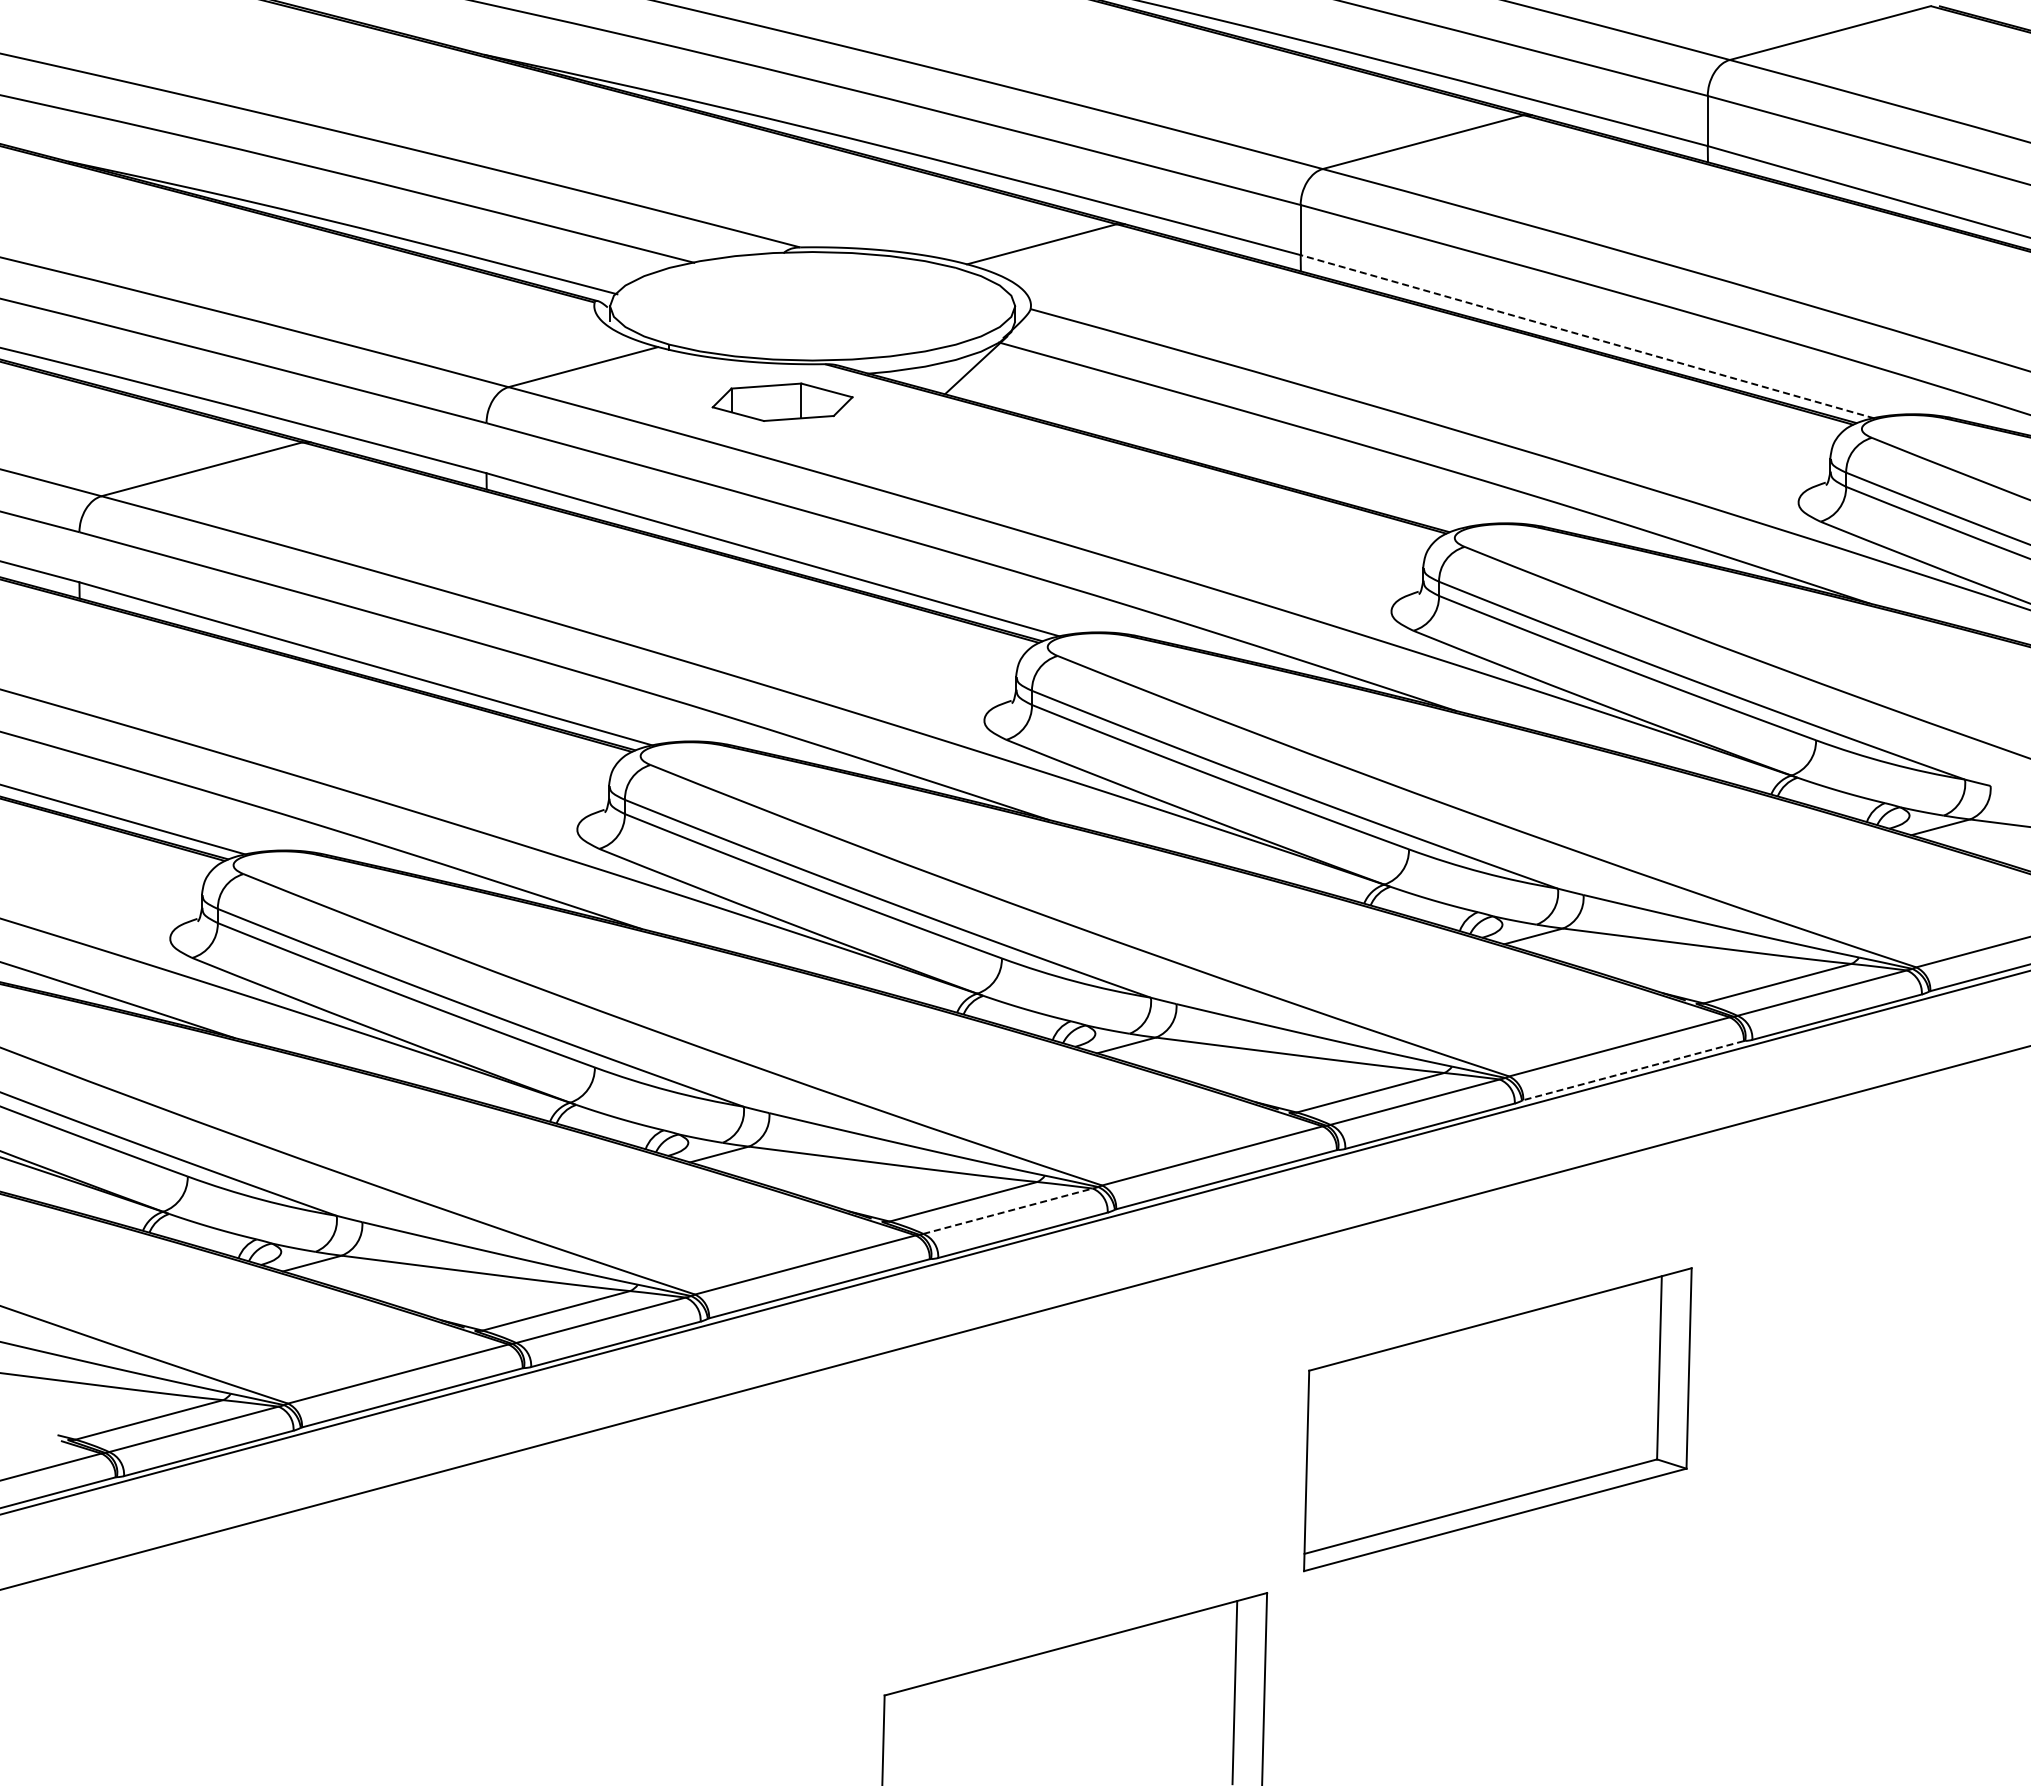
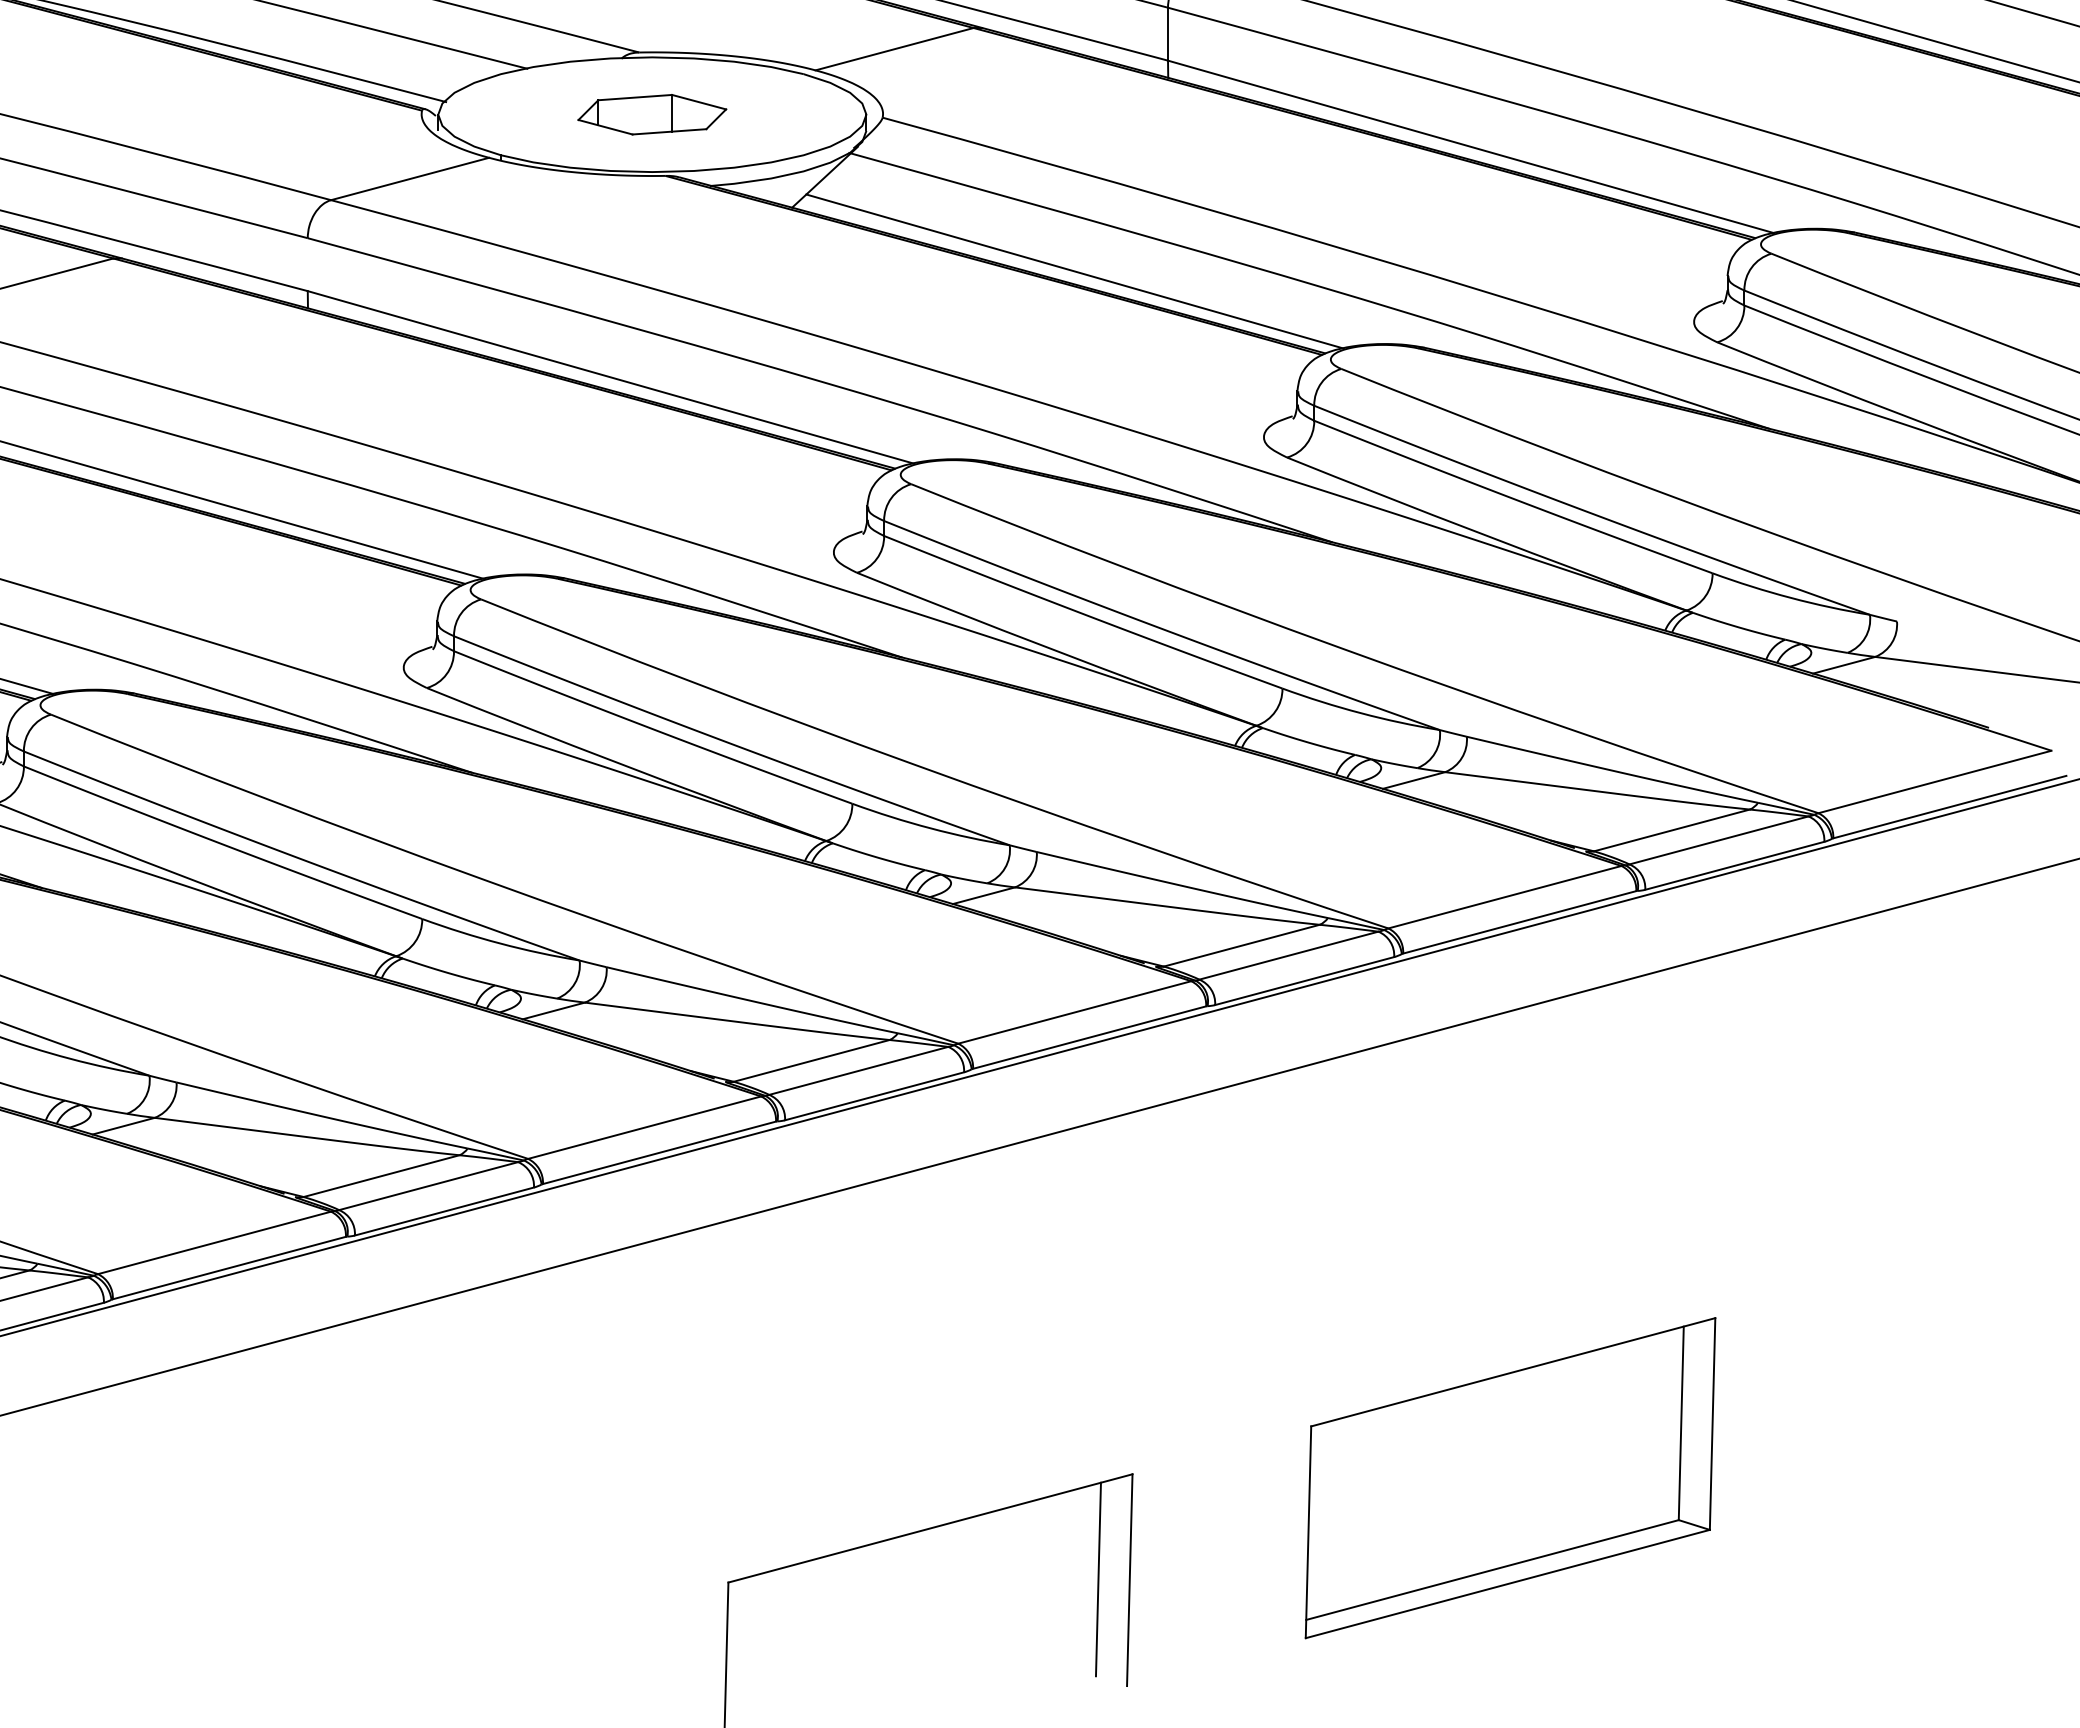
line: (1587, 336) -> (1471, 146), dashed -> solid
part: (782, 401) -> (652, 113), moved
line: (1212, 454) -> (1074, 271), added
line: (1633, 1070) -> (1519, 922), dashed -> solid
line: (1008, 1211) -> (859, 1071), dashed -> solid
part: (1497, 1419) -> (1510, 1477), moved

